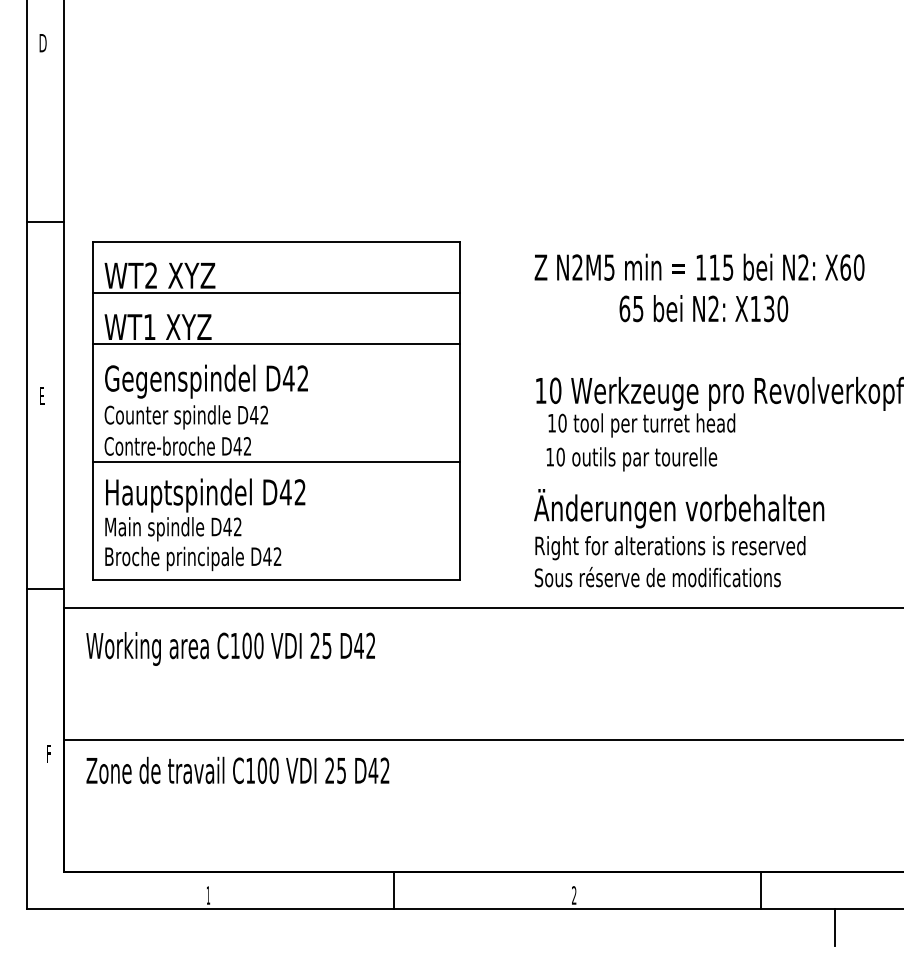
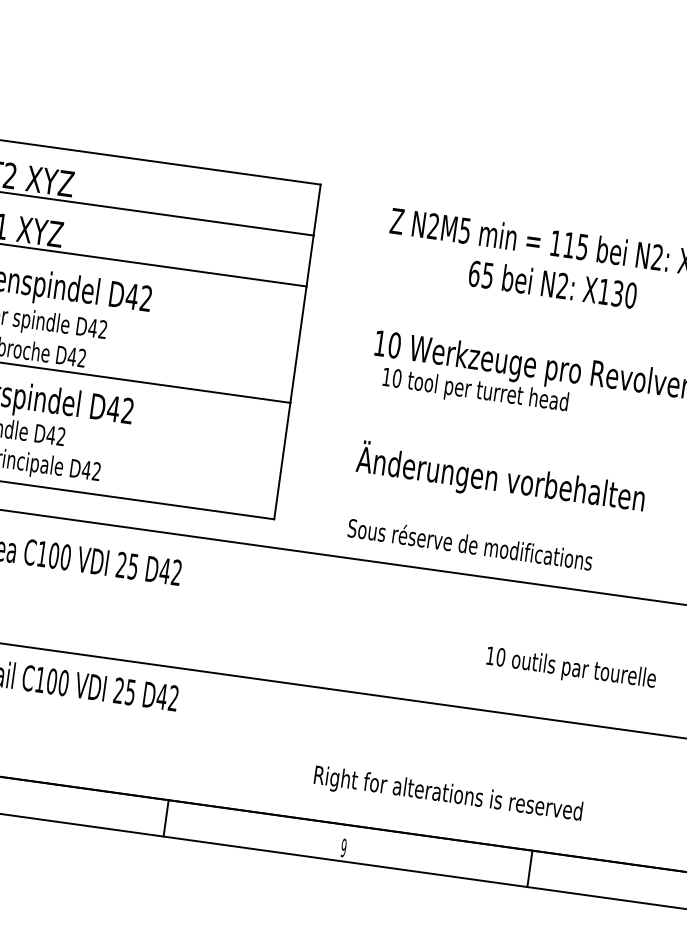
text: (631, 459) -> (570, 669), moved
text: (670, 548) -> (448, 795), moved
text: (573, 895) -> (343, 847), 2 -> 9
line: (834, 927) -> (597, 915), removed

